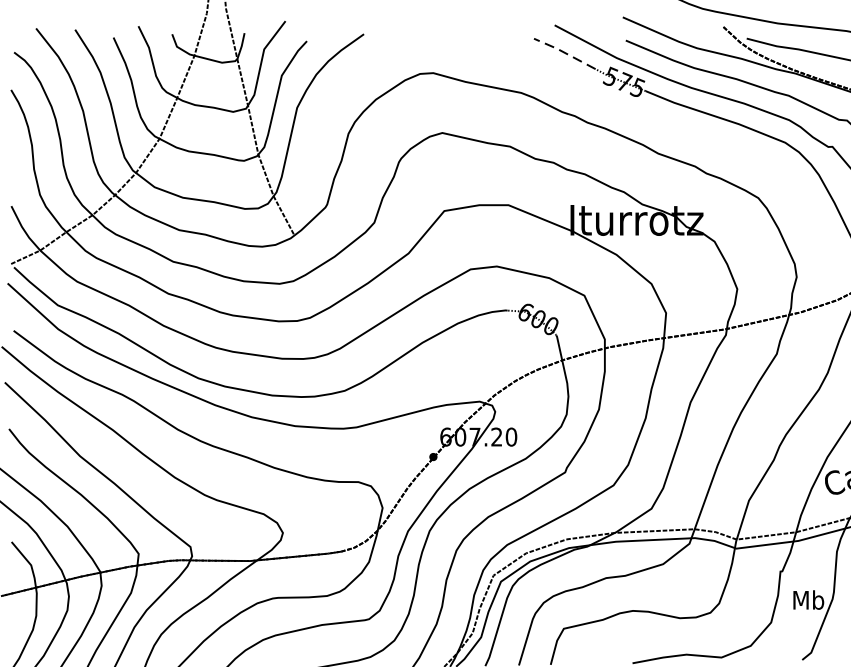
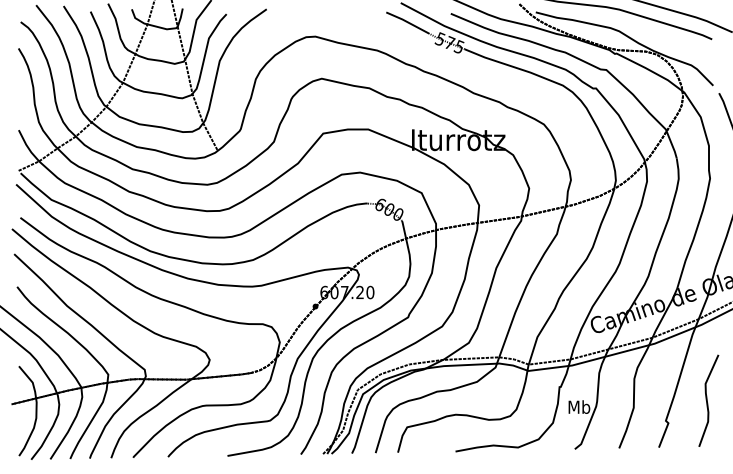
line: (564, 53) -> (407, 22), dashed -> solid

